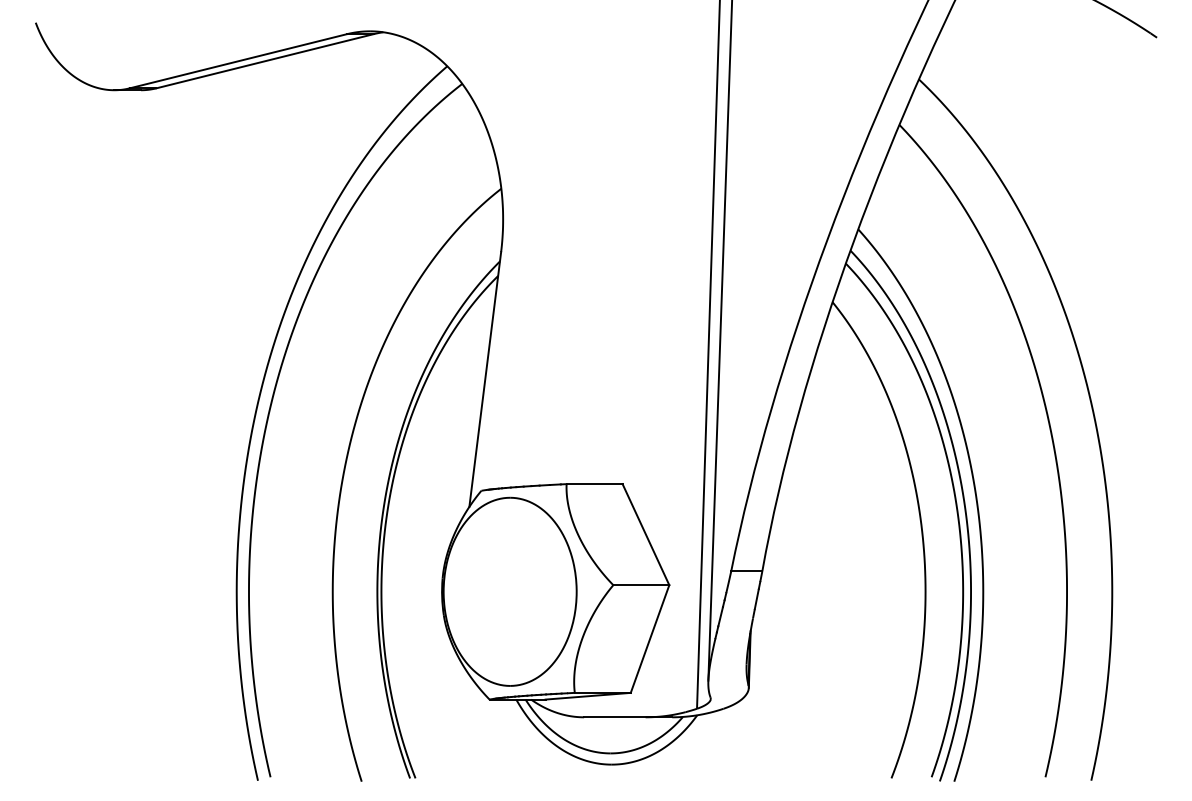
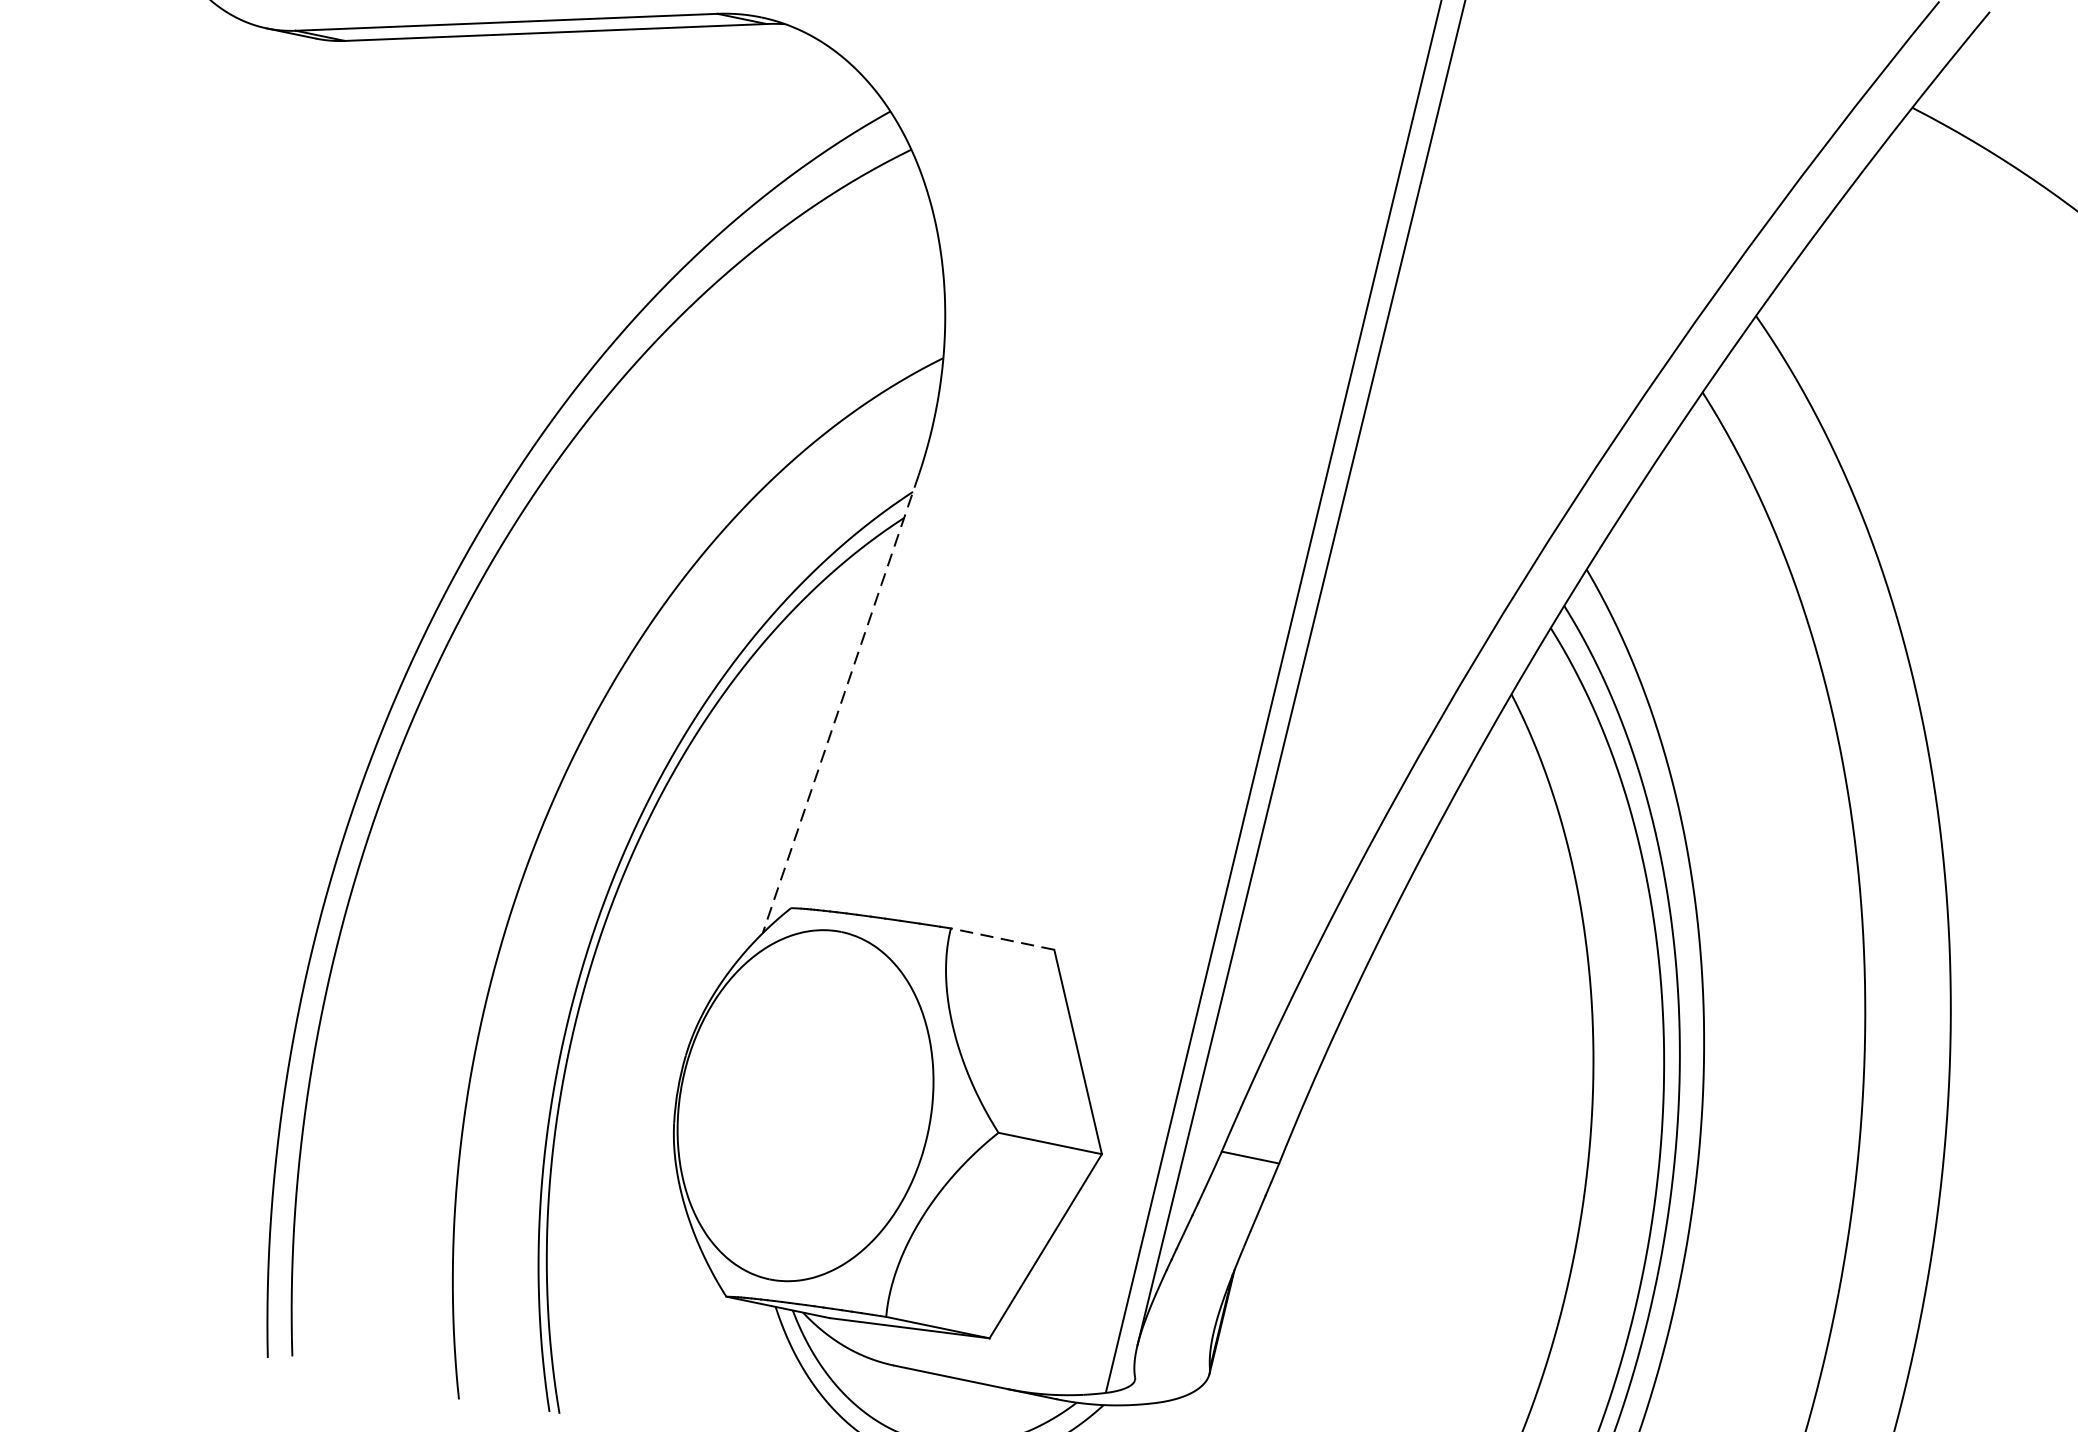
line: (485, 380) -> (840, 706), solid -> dashed
line: (594, 484) -> (1002, 939), solid -> dashed

